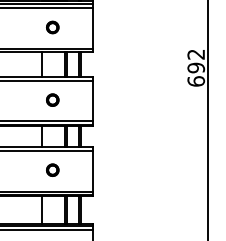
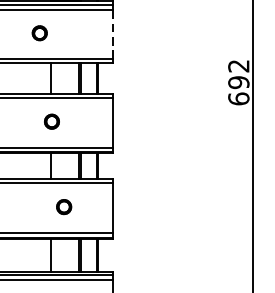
part: (52, 27) -> (39, 33), moved
line: (93, 27) -> (113, 33), solid -> dashed
part: (52, 99) -> (51, 120), moved

